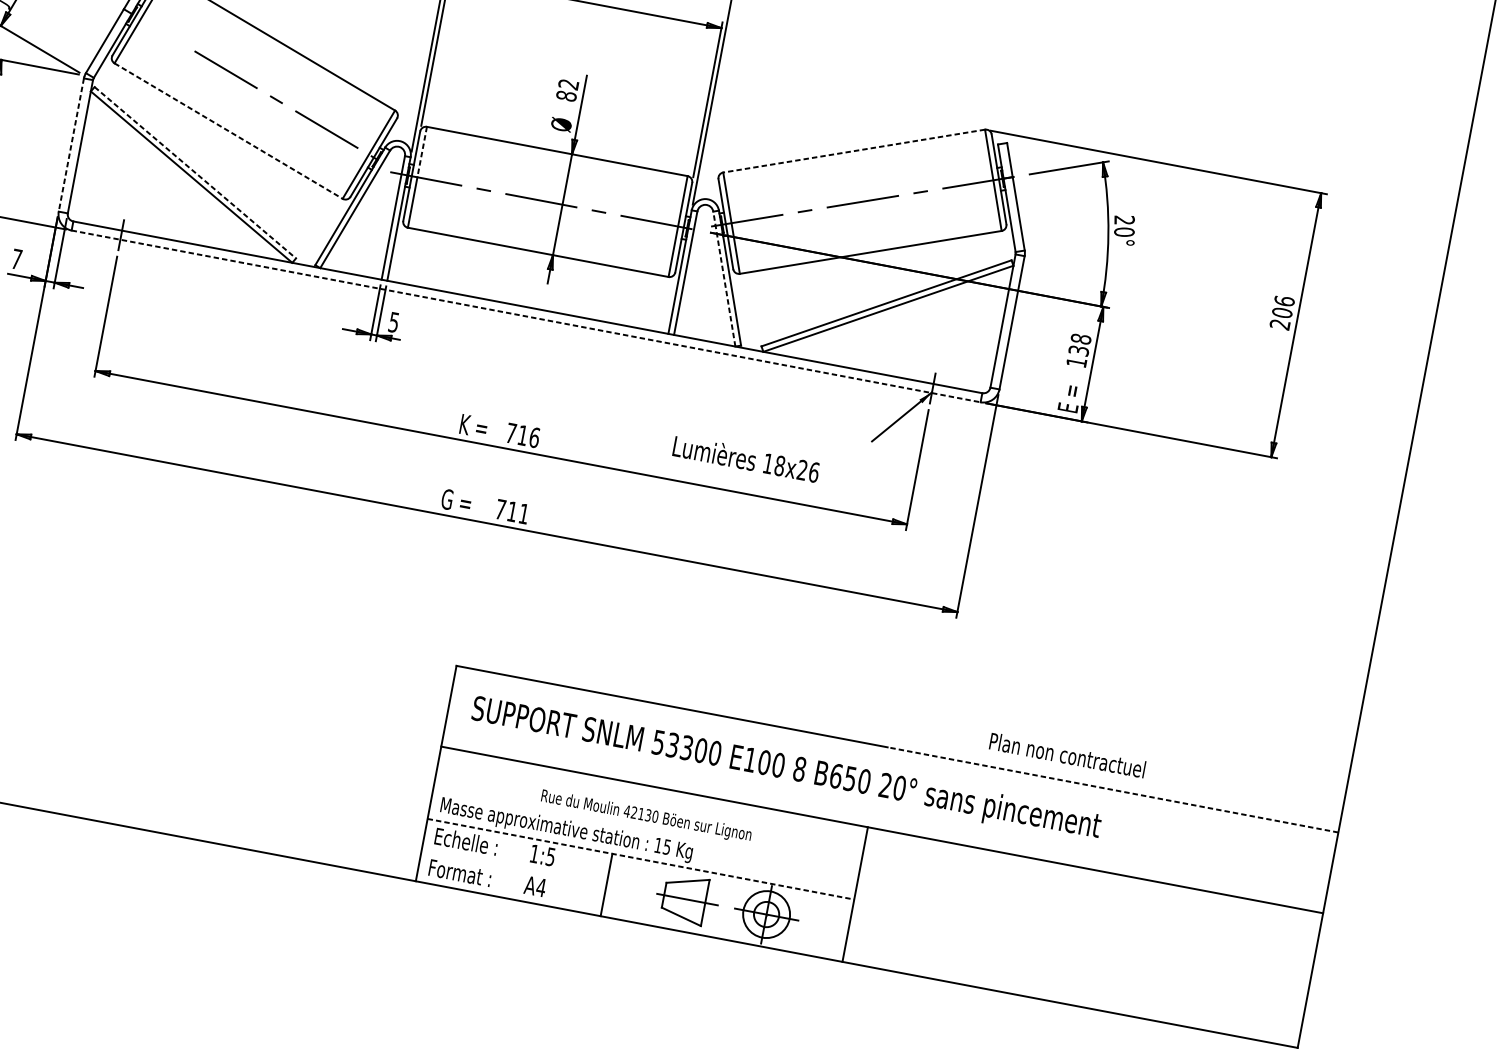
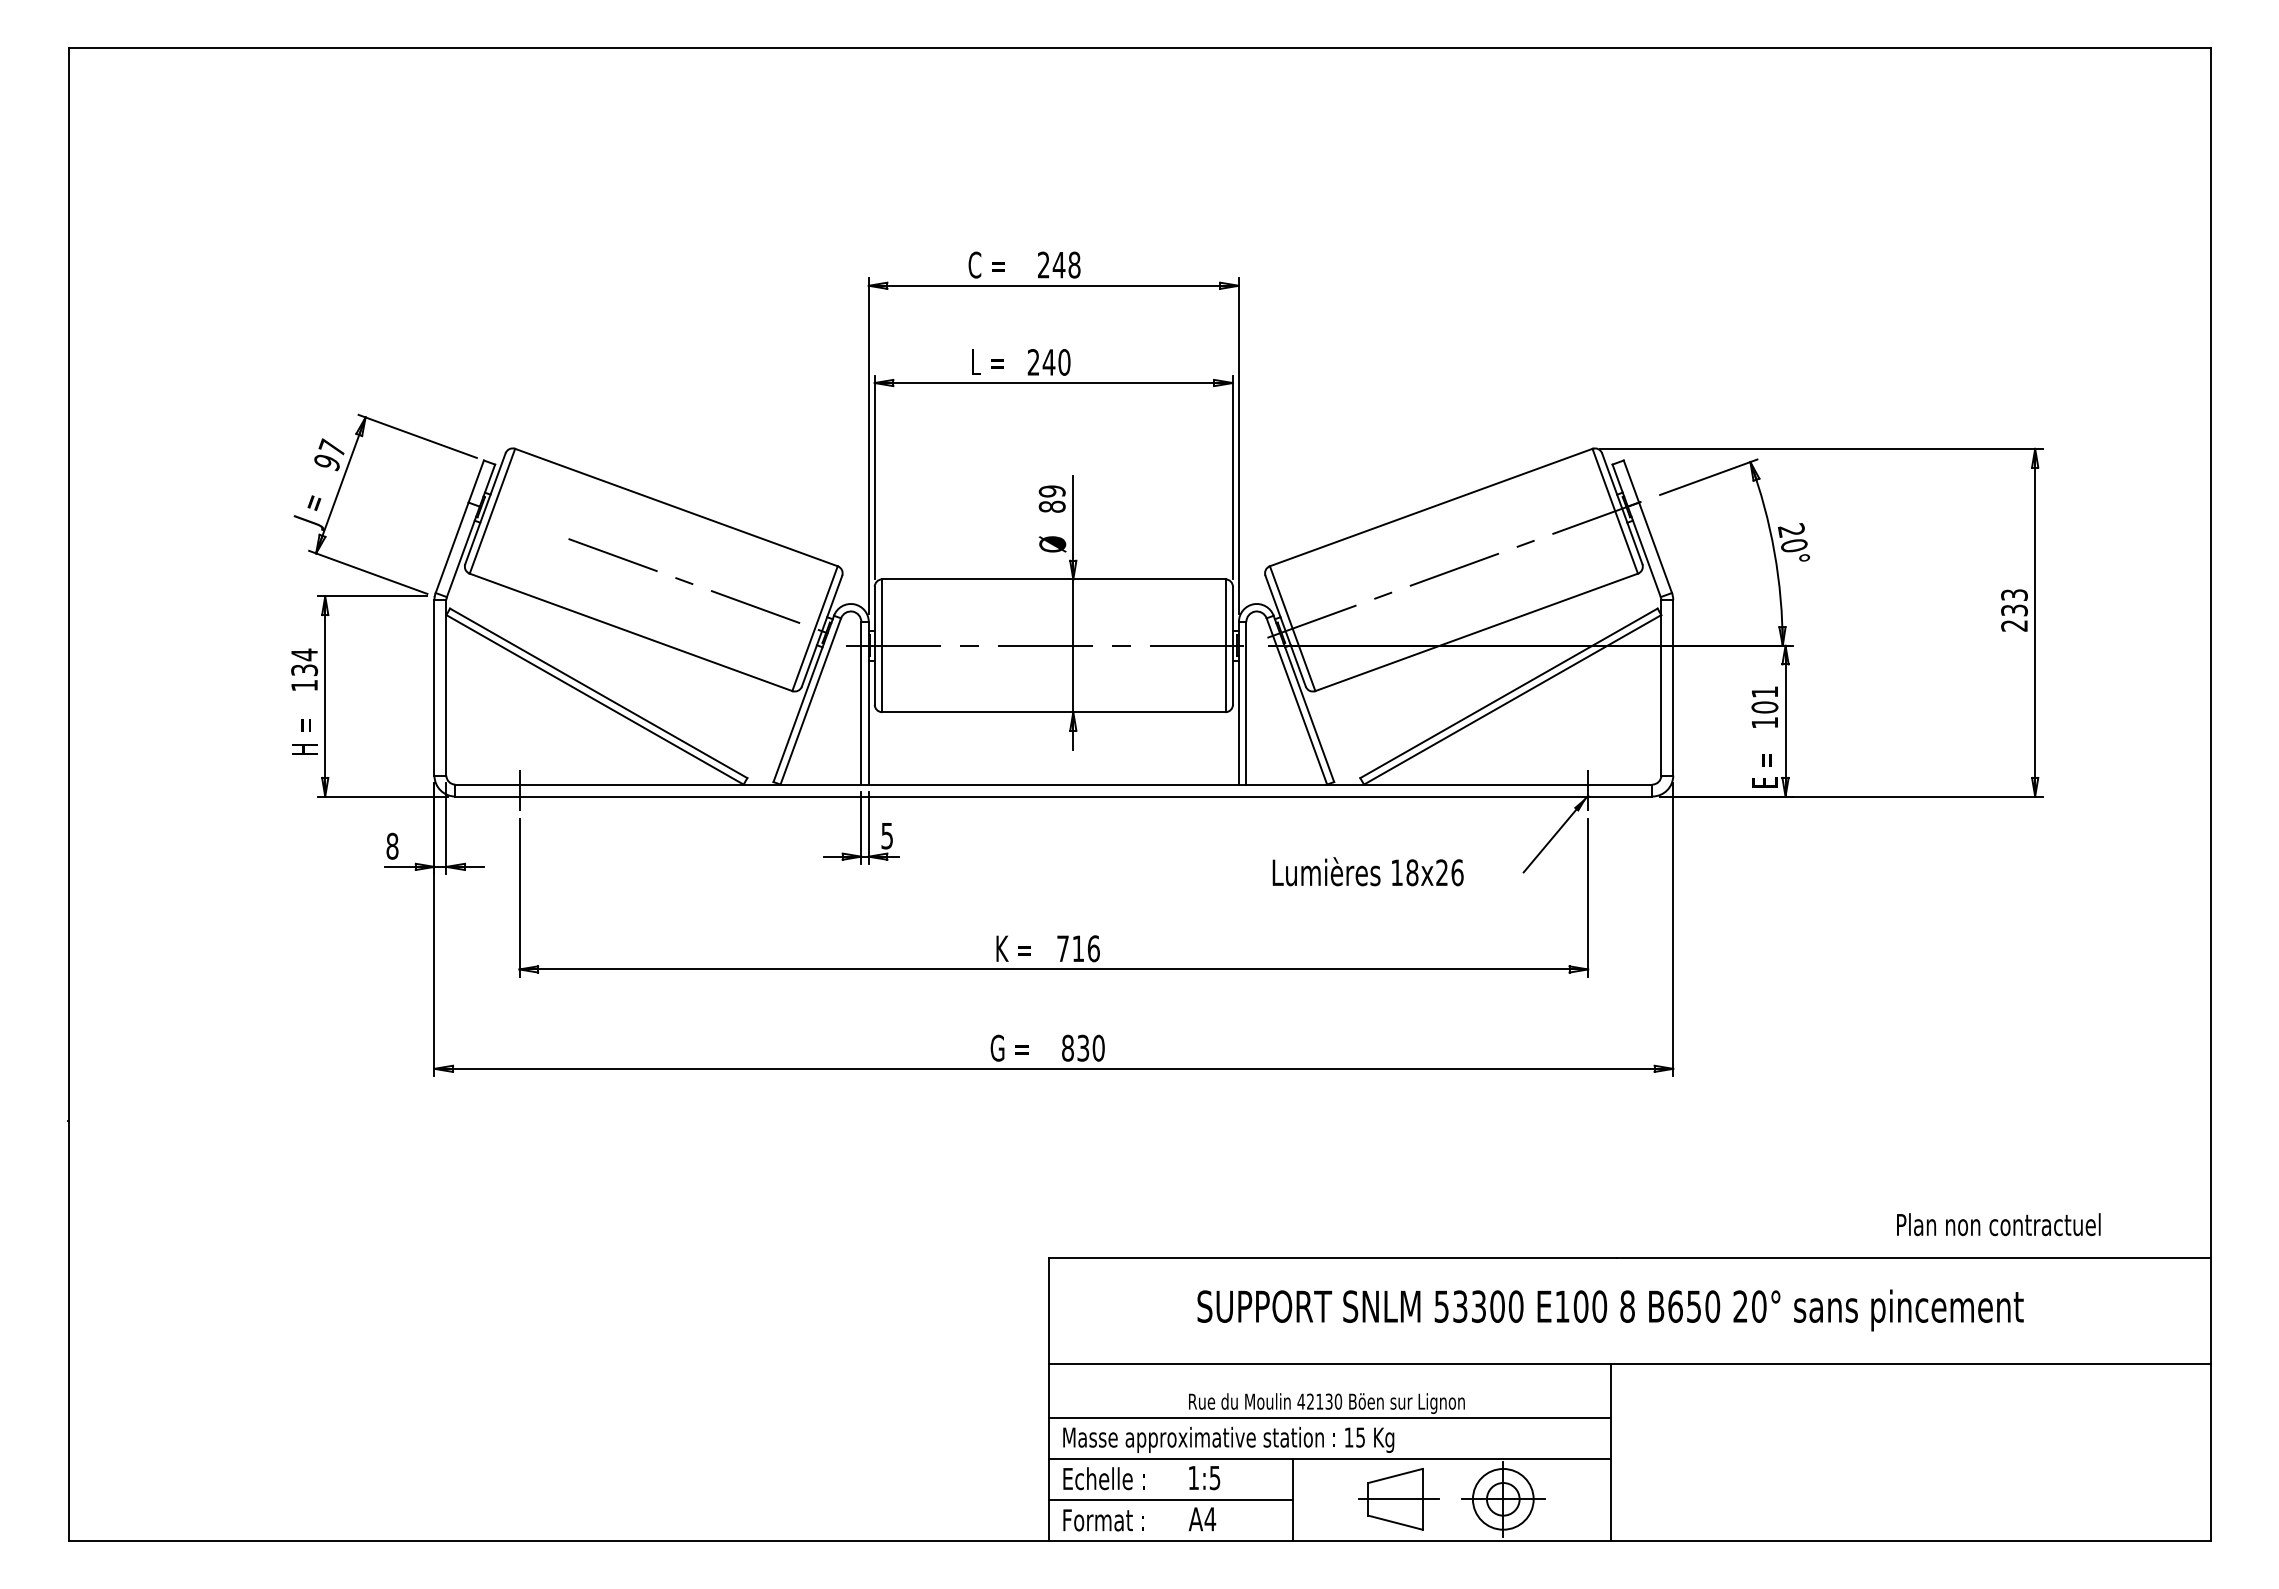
text: (568, 84) -> (1052, 491), 82 -> 89
line: (228, 131) -> (631, 632), dashed -> solid
line: (71, 144) -> (434, 687), dashed -> solid
line: (854, 151) -> (1431, 507), dashed -> solid
line: (422, 152) -> (882, 613), dashed -> solid
line: (195, 172) -> (599, 693), dashed -> solid
text: (16, 258) -> (392, 845), 7 -> 8
line: (724, 279) -> (1296, 701), dashed -> solid
text: (1283, 306) -> (2014, 602), 206 -> 233
line: (525, 316) -> (1053, 796), dashed -> solid
text: (1079, 344) -> (1764, 699), 138 -> 101
text: (745, 458) -> (1367, 871), moved
text: (512, 511) -> (1083, 1047), 711 -> 830
text: (1067, 755) -> (1998, 1224), moved
text: (786, 769) -> (1610, 1310), moved
line: (1112, 789) -> (1913, 1257), dashed -> solid
line: (646, 828) -> (1330, 1418), added
line: (641, 859) -> (1330, 1459), dashed -> solid
line: (513, 867) -> (1170, 1500), added

